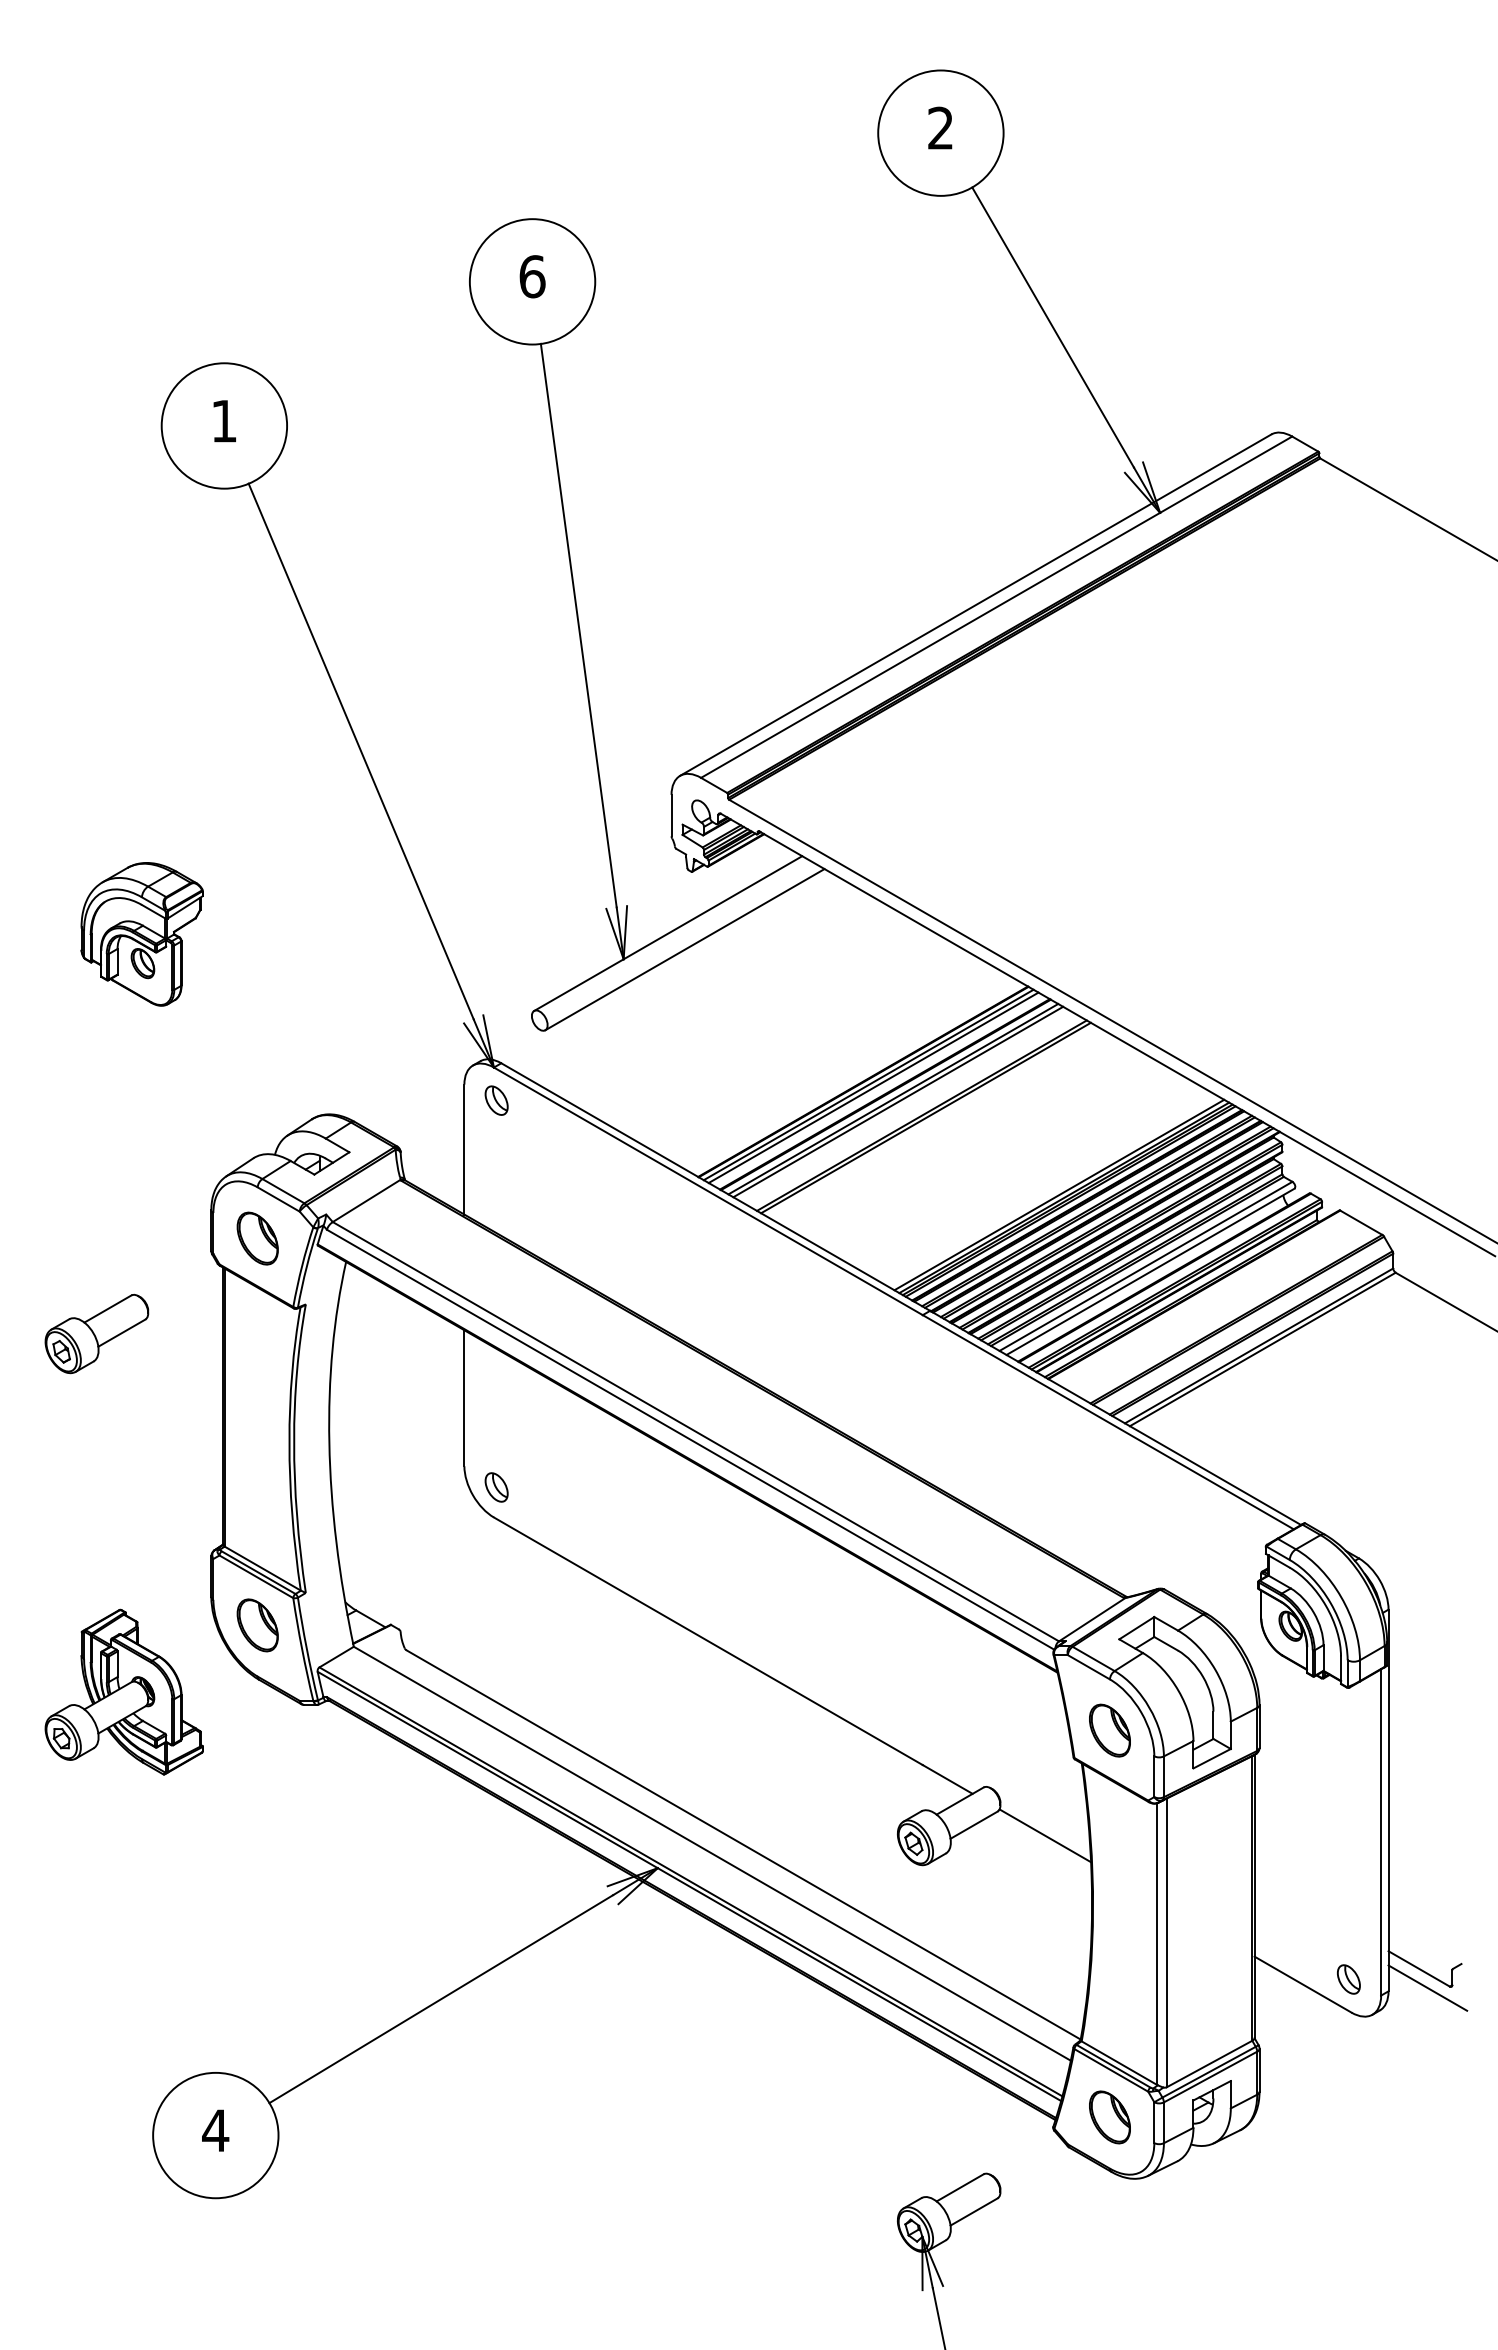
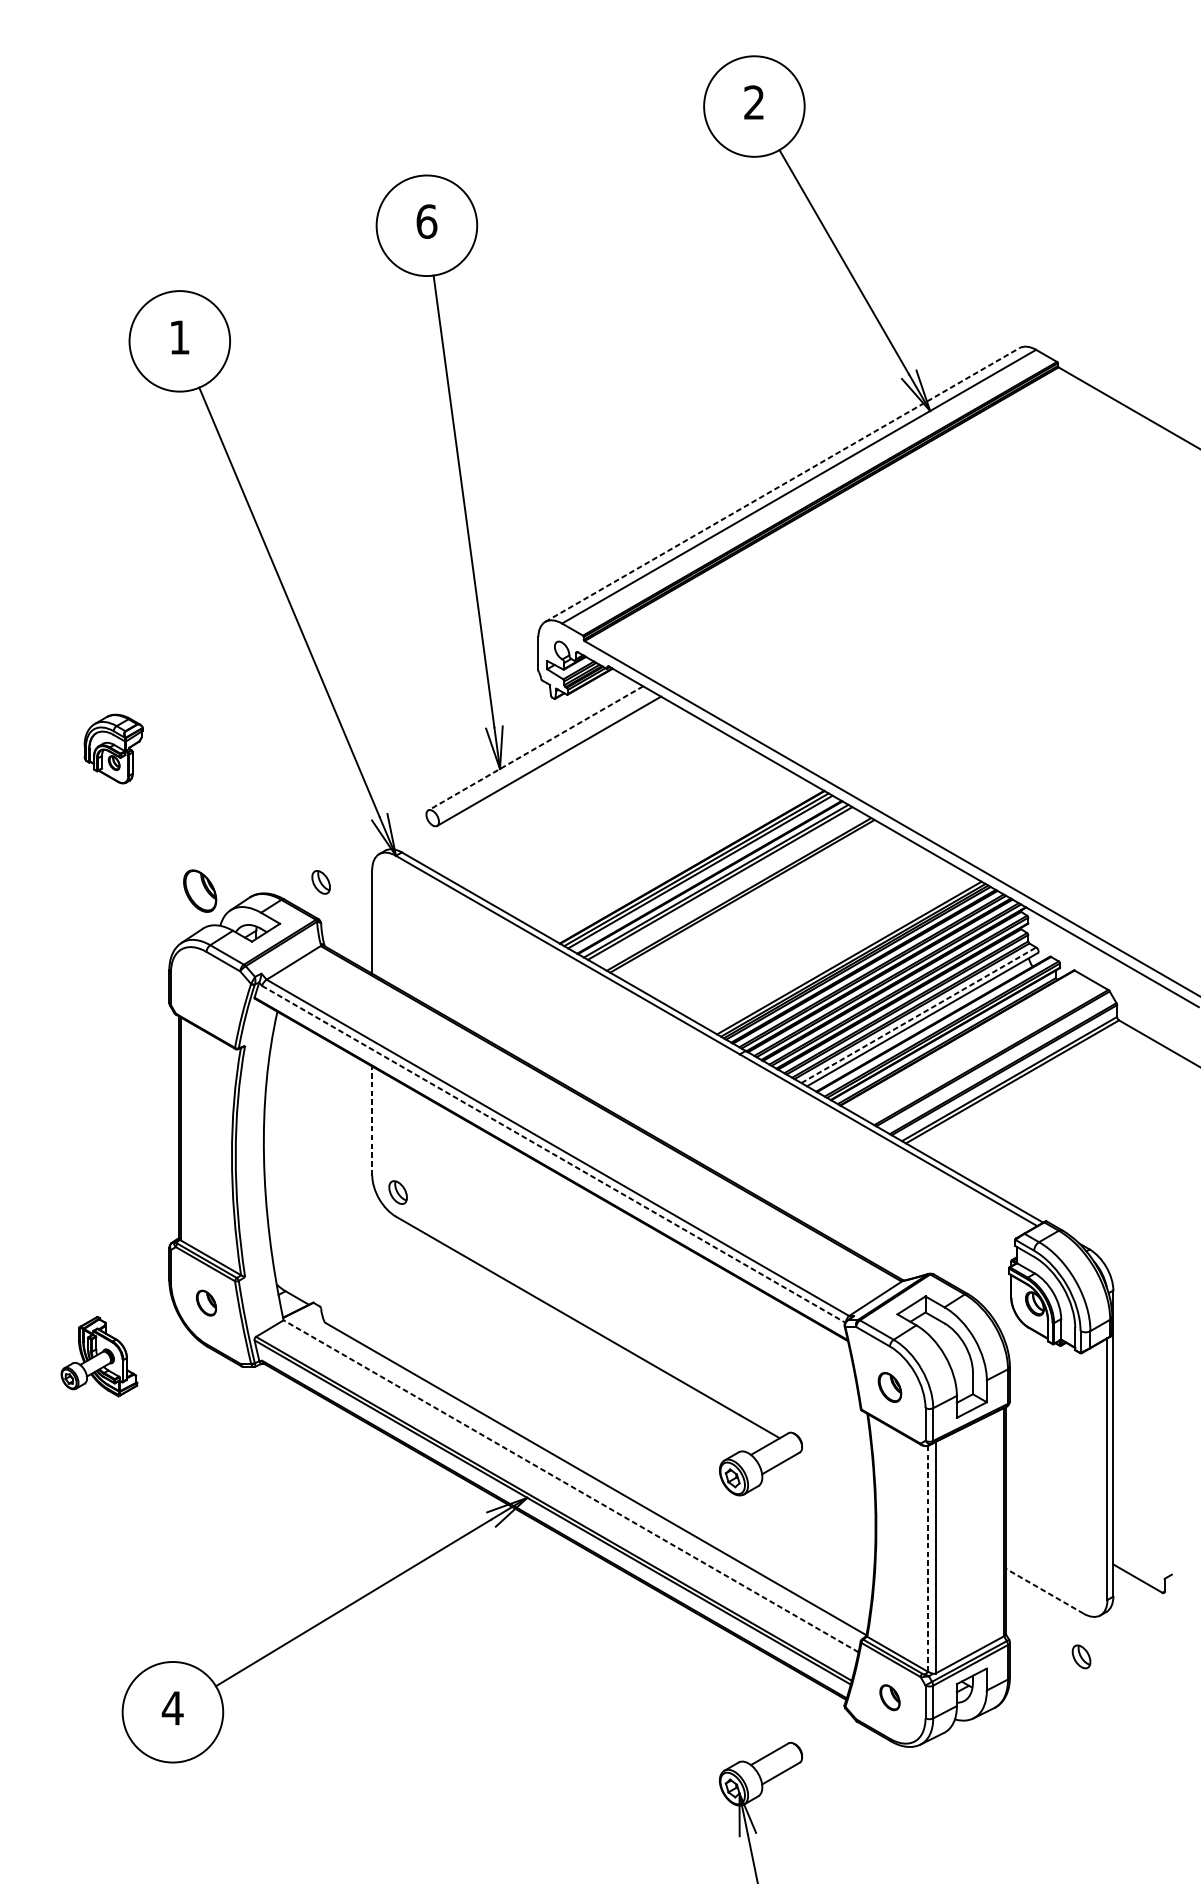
line: (976, 604) -> (782, 484), solid -> dashed
line: (668, 933) -> (535, 748), solid -> dashed
part: (141, 934) -> (113, 749), size x0.6
part: (496, 1100) -> (321, 882), moved
part: (257, 1238) -> (199, 891), moved
line: (1146, 1266) -> (919, 1015), solid -> dashed
part: (96, 1333) -> (77, 1069), removed
line: (464, 1397) -> (372, 1120), solid -> dashed
line: (690, 1439) -> (553, 1154), solid -> dashed
part: (257, 1625) -> (206, 1303), size x0.6
part: (123, 1691) -> (98, 1356), size x0.6
part: (1109, 1730) -> (889, 1387), size x0.7
line: (1045, 1835) -> (838, 1471), removed
line: (712, 1853) -> (571, 1486), solid -> dashed
line: (1157, 1944) -> (928, 1559), solid -> dashed
part: (1348, 1979) -> (1081, 1656), moved
line: (1303, 1984) -> (1045, 1591), solid -> dashed
line: (1427, 1987) -> (1144, 1593), removed
part: (1109, 2117) -> (889, 1697), size x0.6

